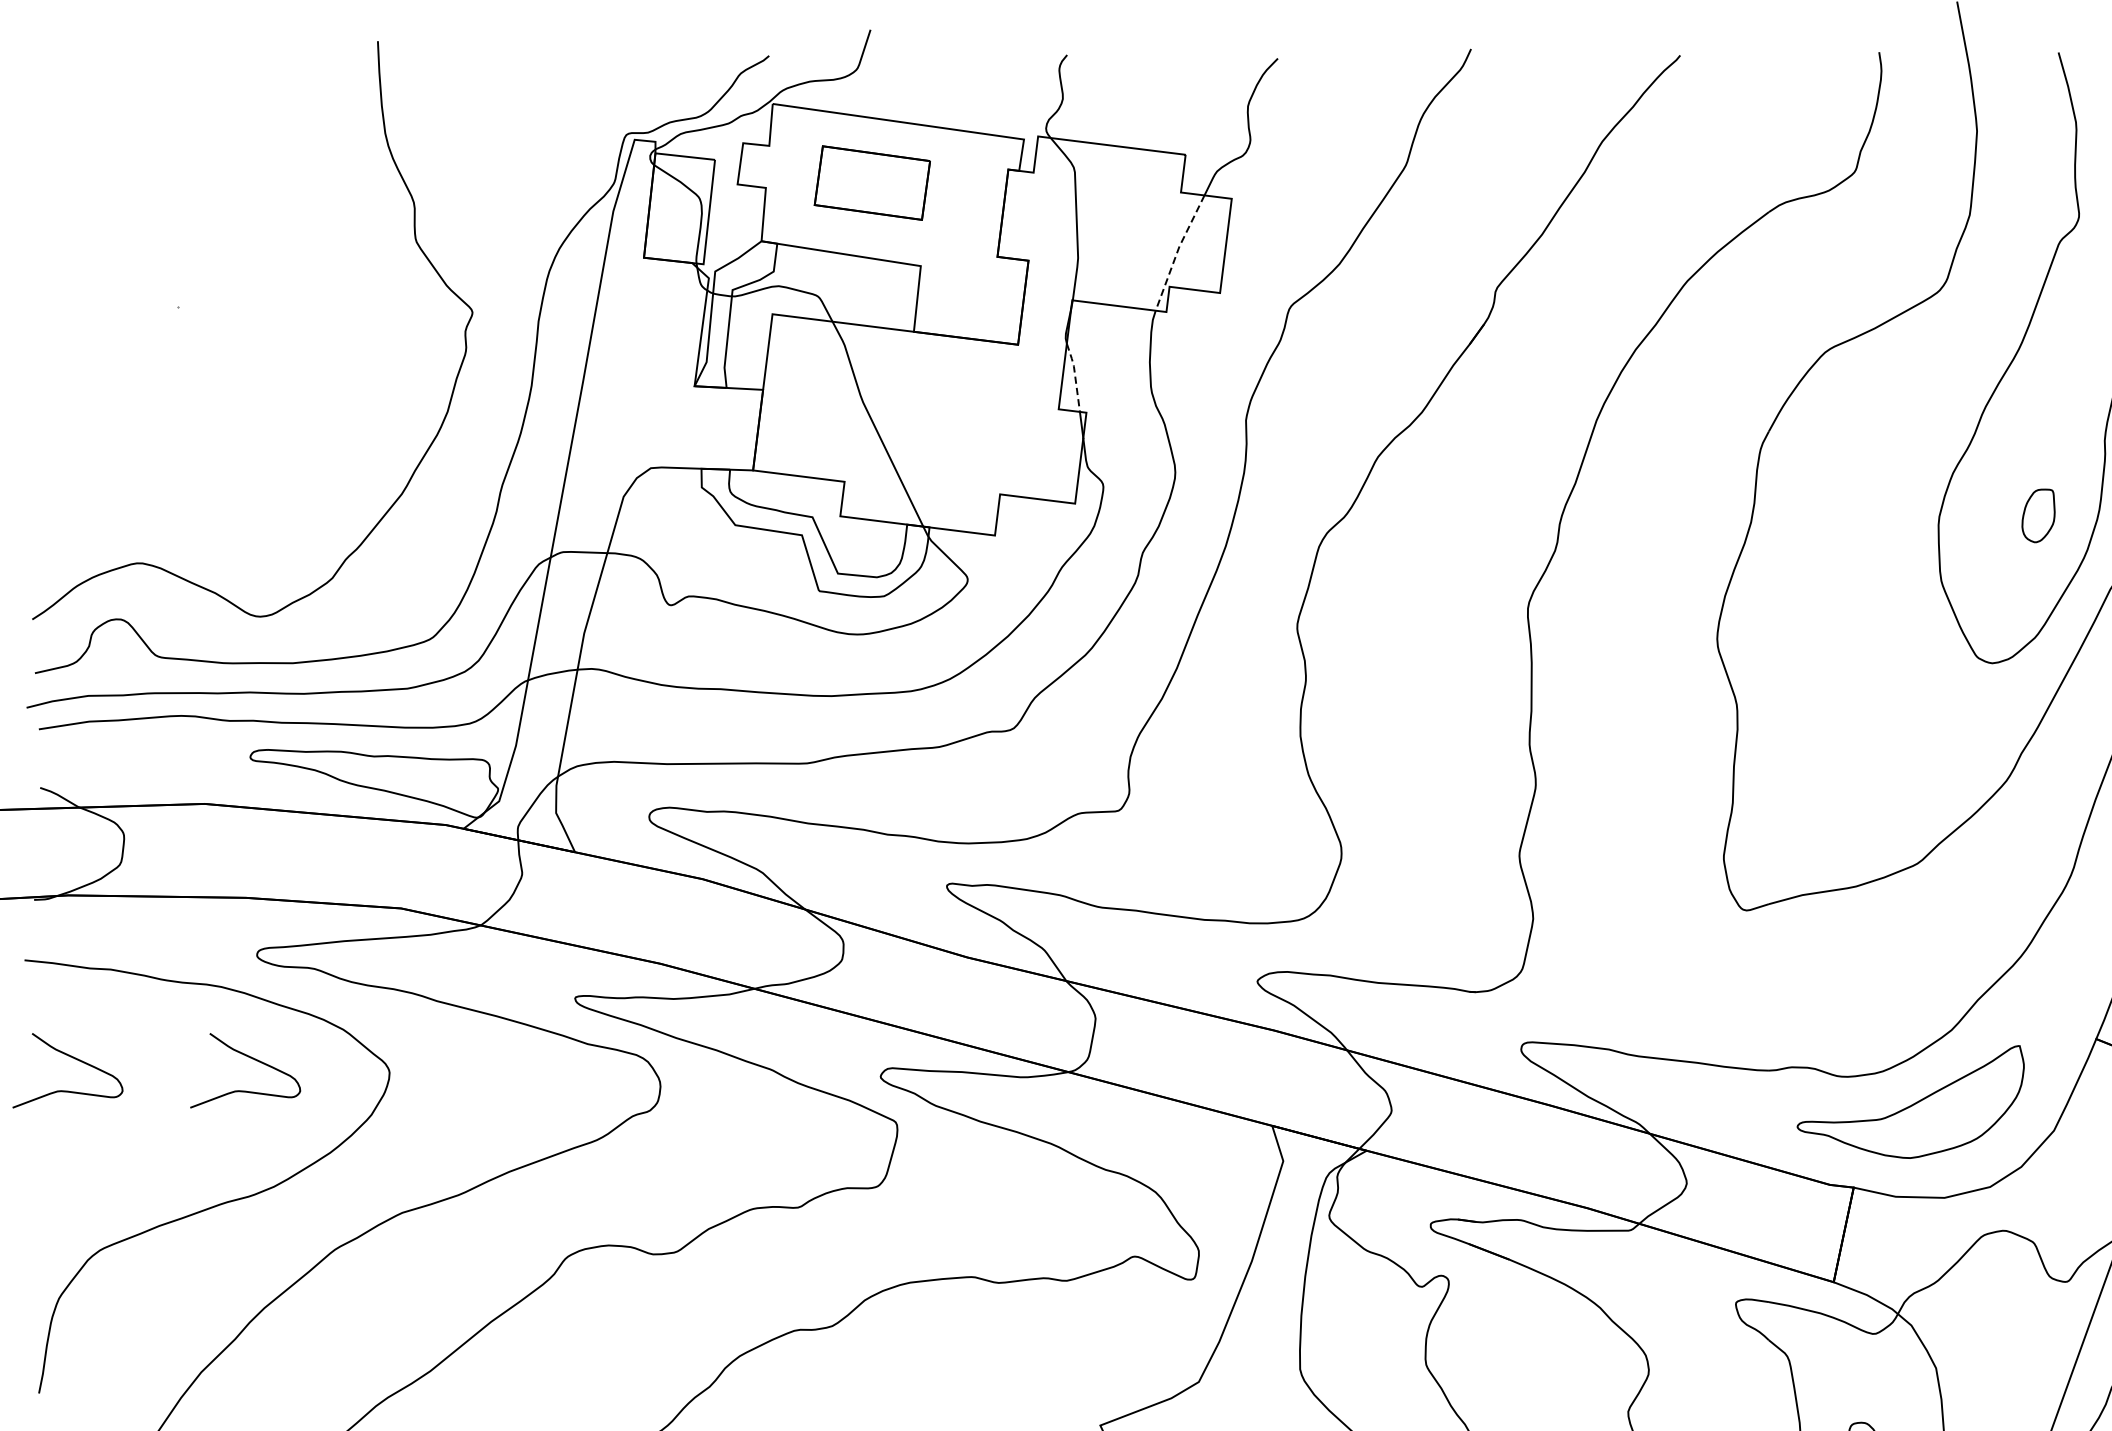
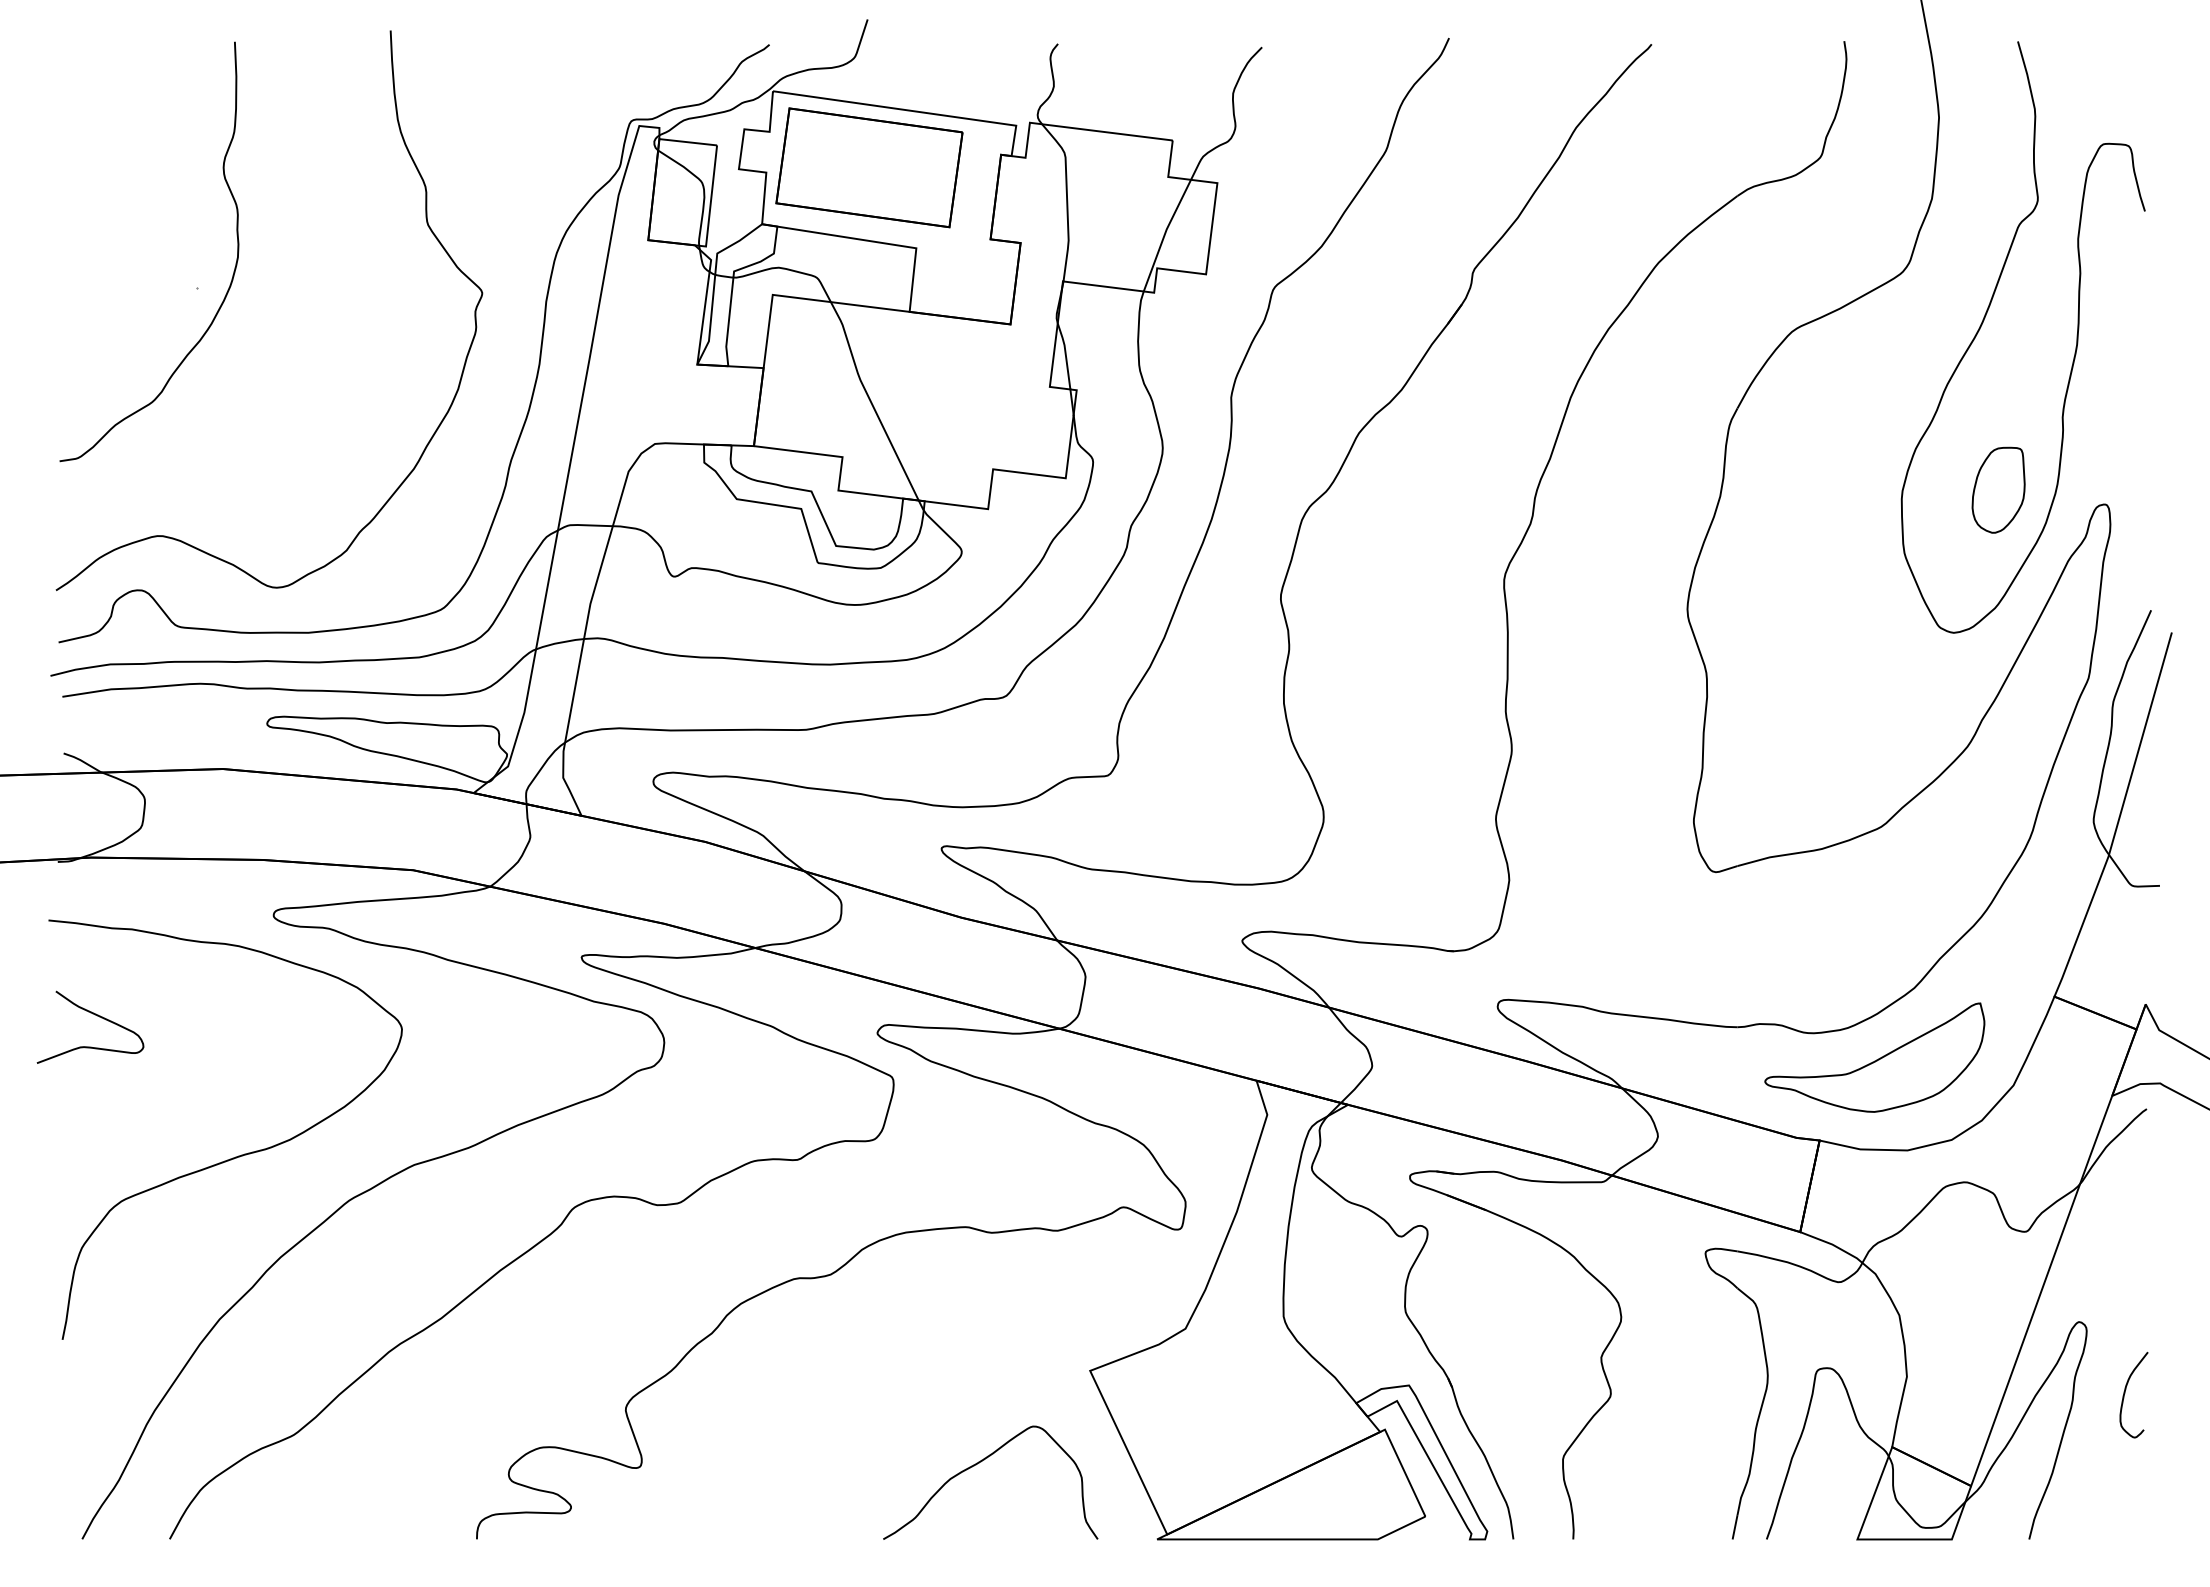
part: (872, 182) -> (869, 167), size x1.67
line: (1178, 251) -> (1165, 234), dashed -> solid
curve: (214, 293) -> (232, 274), added
line: (1074, 376) -> (1065, 355), dashed -> solid
part: (2038, 515) -> (1998, 489), size x1.67
curve: (250, 1058) -> (267, 1015), removed

